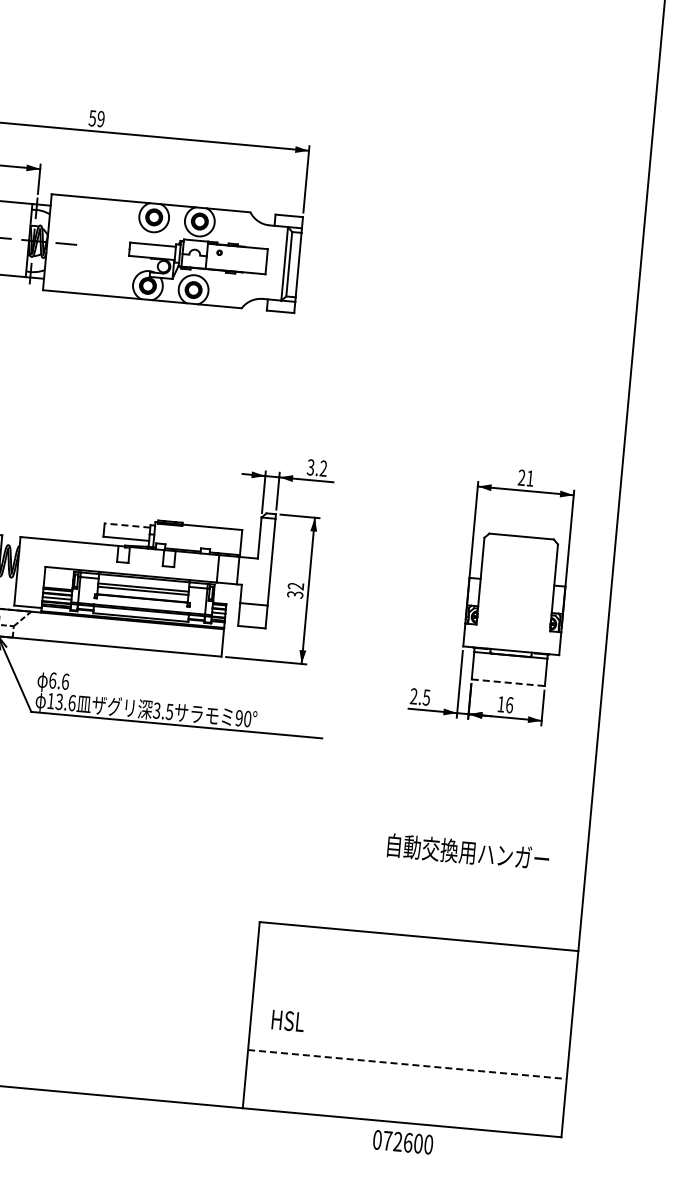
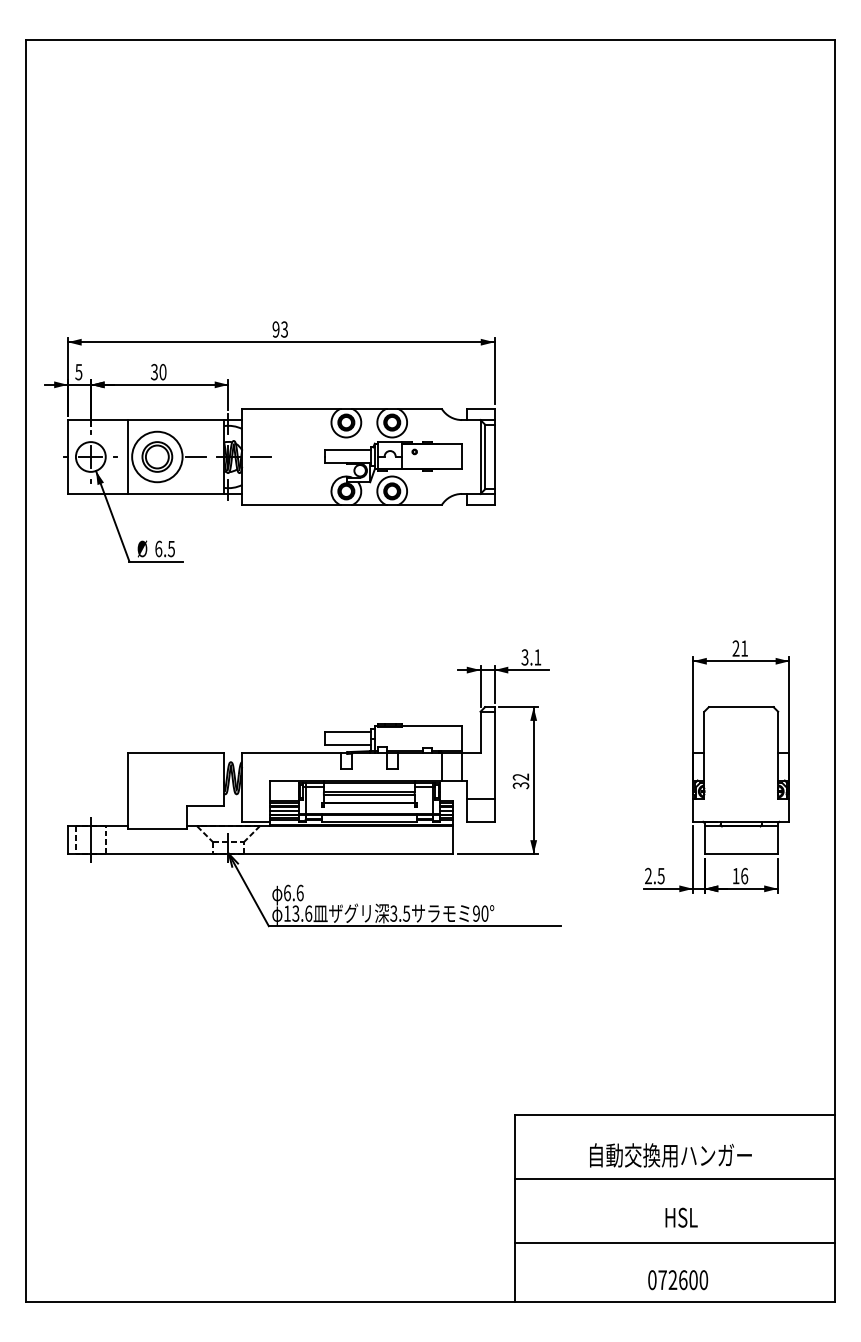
text: (96, 118) -> (279, 329), 59 -> 93
text: (323, 468) -> (537, 657), 3.2 -> 3.1
line: (127, 525) -> (347, 731), dashed -> solid
line: (508, 682) -> (741, 853), dashed -> solid
text: (468, 852) -> (670, 1155), moved
line: (413, 1001) -> (675, 1179), added
text: (288, 1020) -> (681, 1217), moved
line: (407, 1064) -> (675, 1243), dashed -> solid
text: (403, 1142) -> (678, 1280), moved

